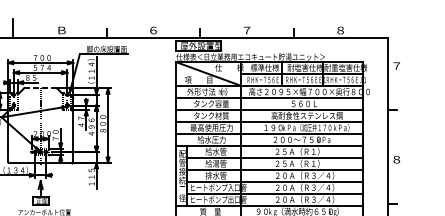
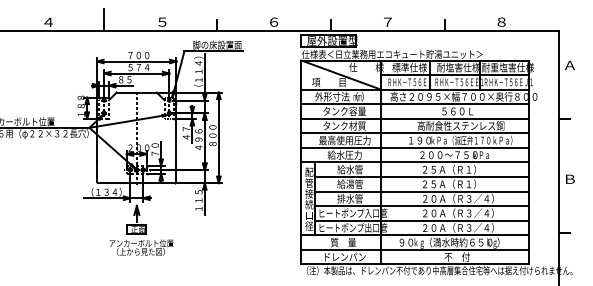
text: (61, 29) -> (162, 21), Ｂ -> ５
text: (396, 65) -> (569, 64), ７ -> Ａ
line: (40, 88) -> (136, 92), dashed -> solid
text: (397, 159) -> (570, 178), ８ -> Ｂ

